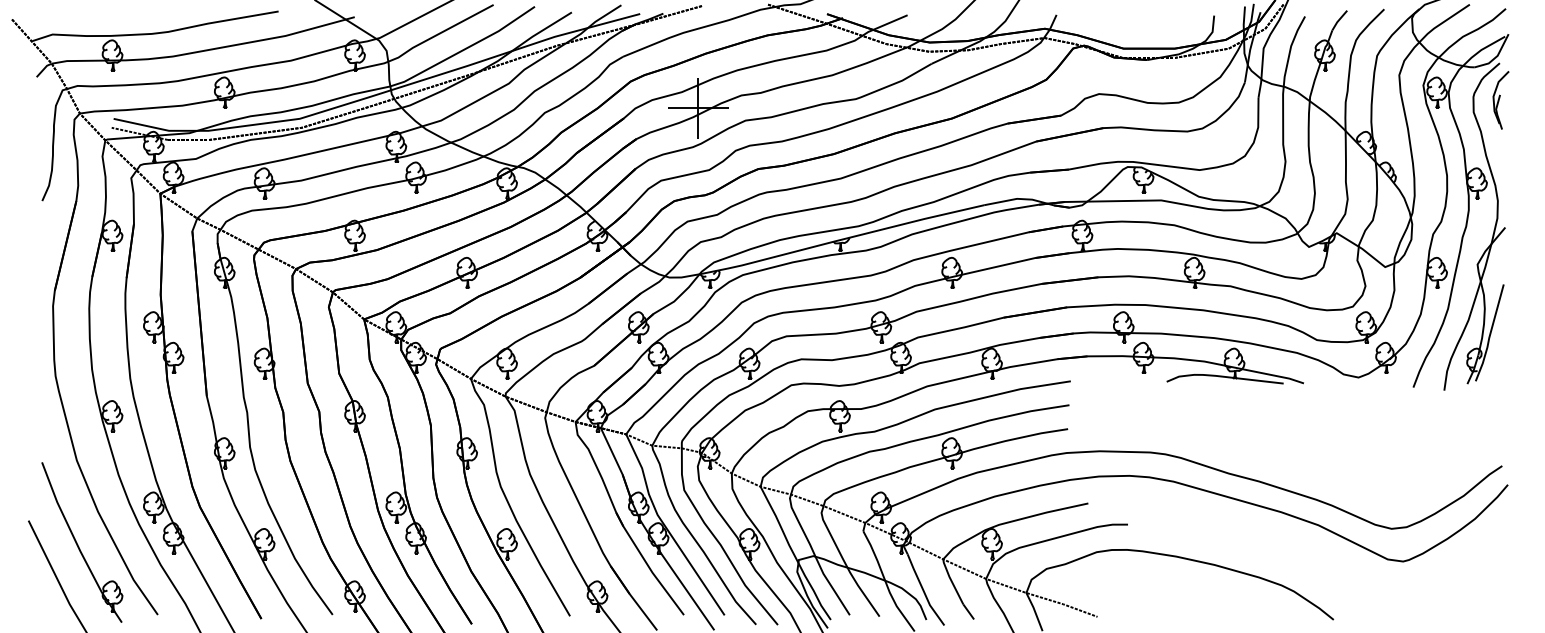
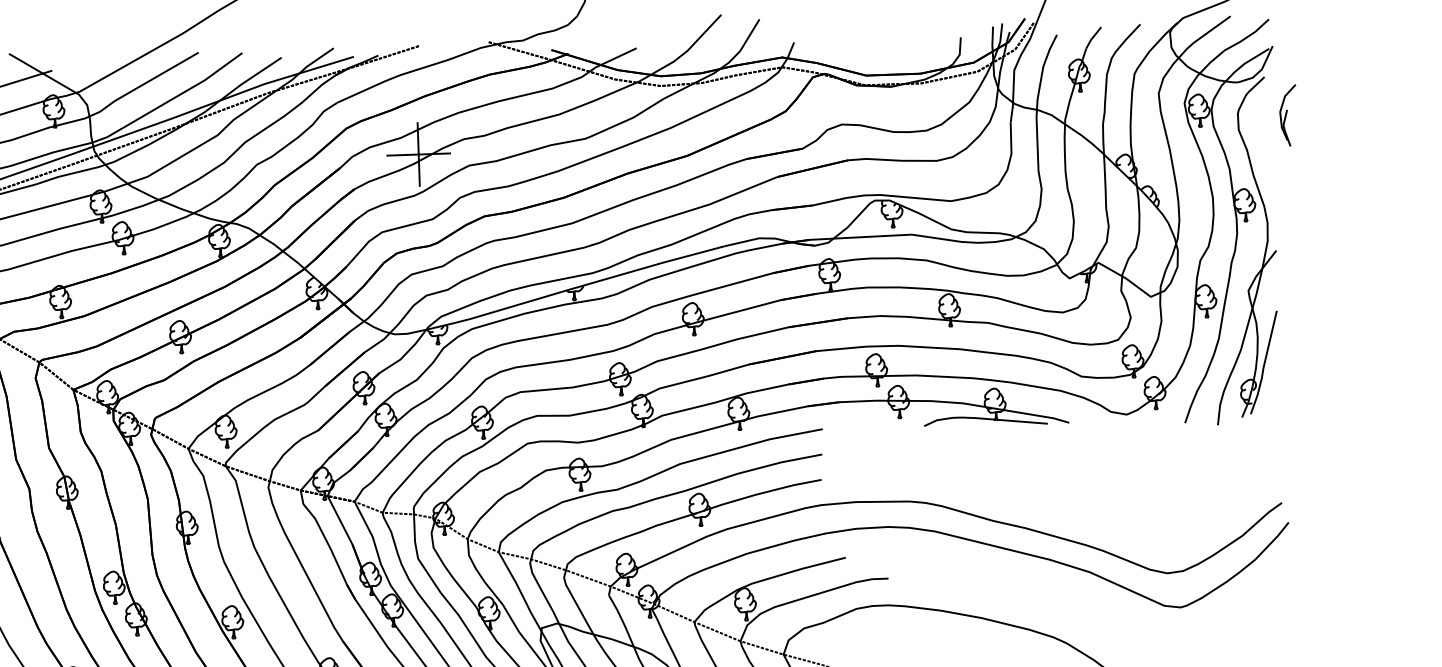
part: (1500, 100) -> (1287, 115), moved

